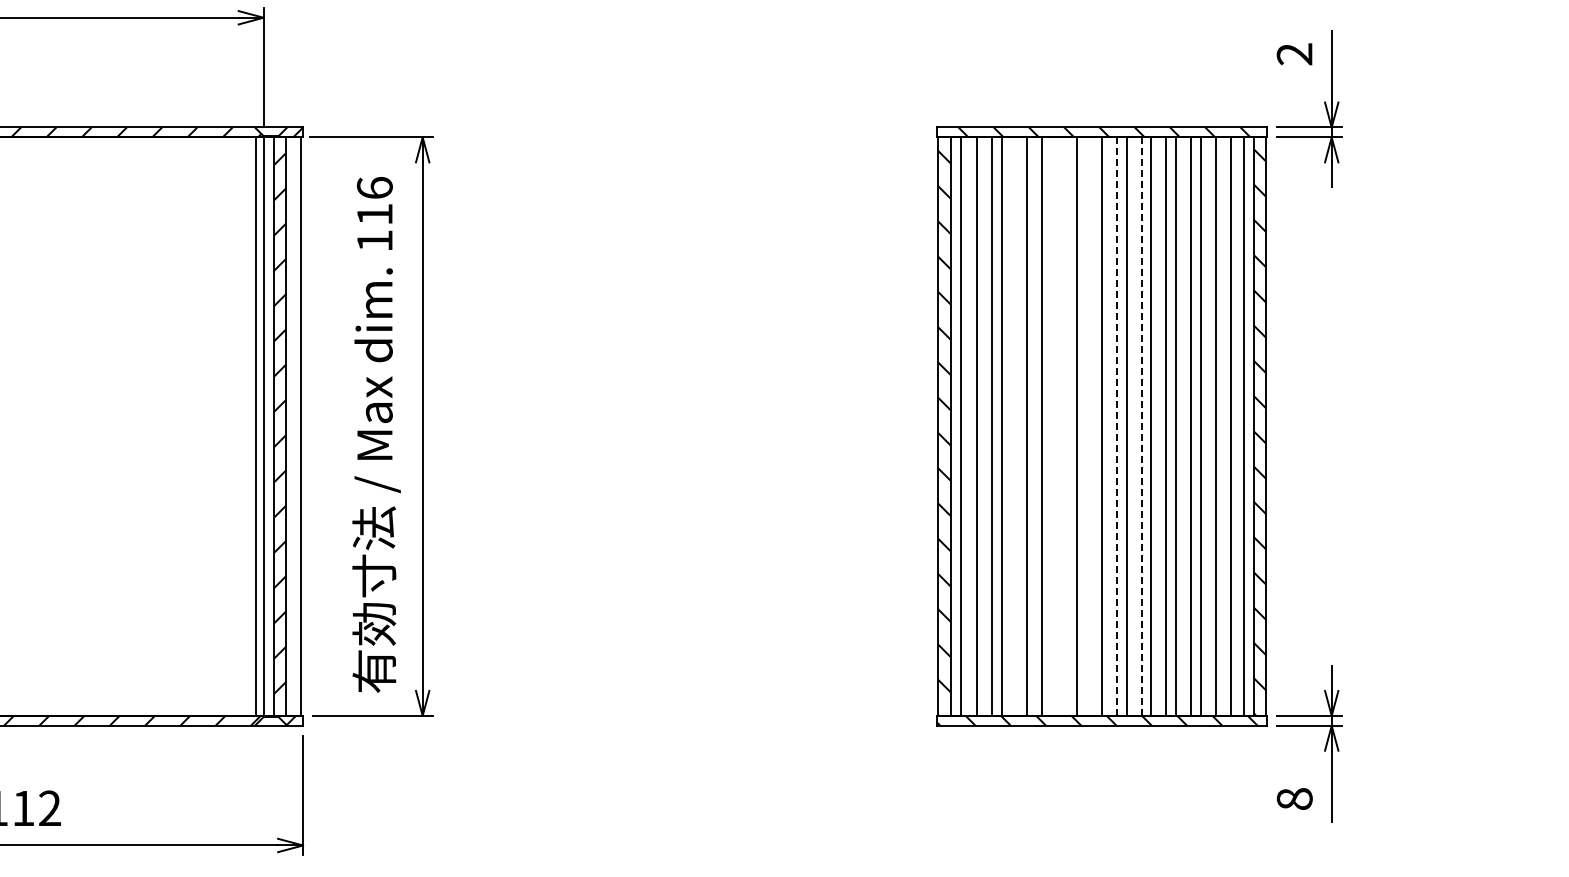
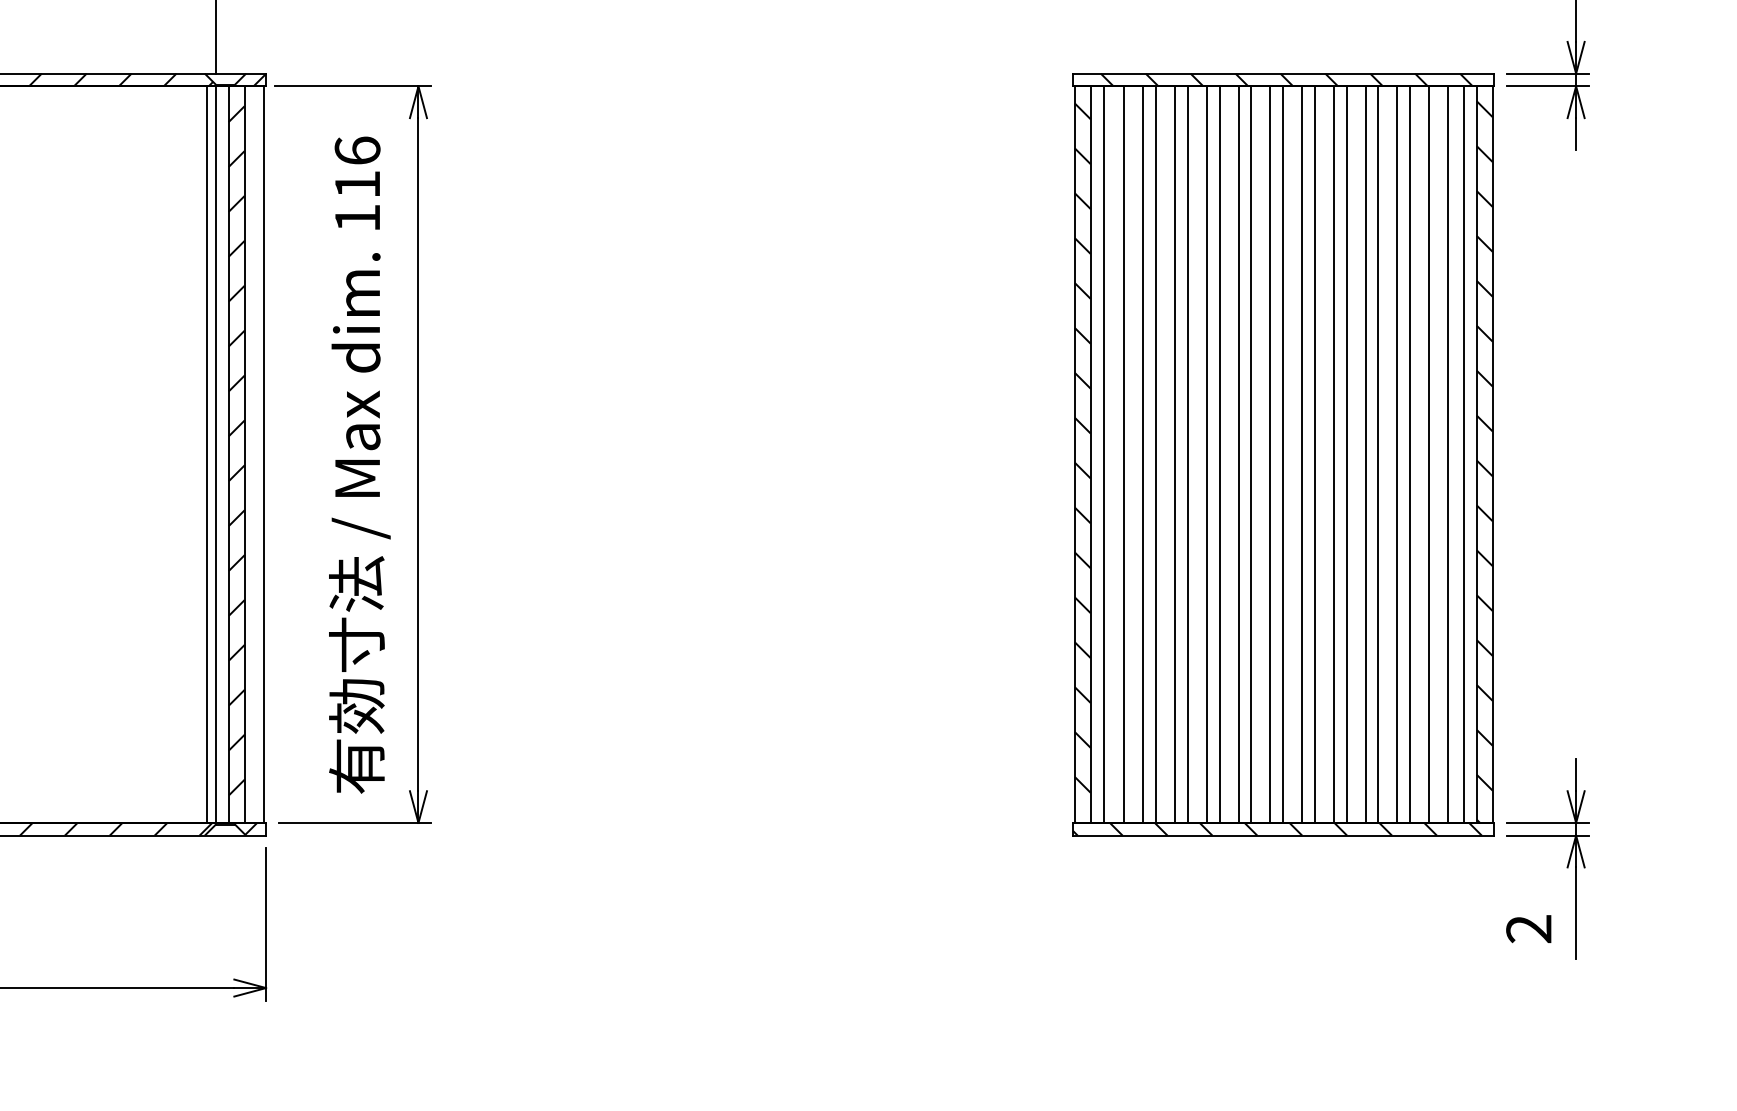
line: (1016, 426) -> (1174, 454), added
line: (1051, 426) -> (1219, 454), added
line: (1066, 426) -> (1238, 454), added
line: (1091, 426) -> (1270, 454), added
line: (1116, 426) -> (1302, 454), dashed -> solid
line: (1141, 426) -> (1333, 454), dashed -> solid
text: (1294, 799) -> (1528, 929), 8 -> 2

